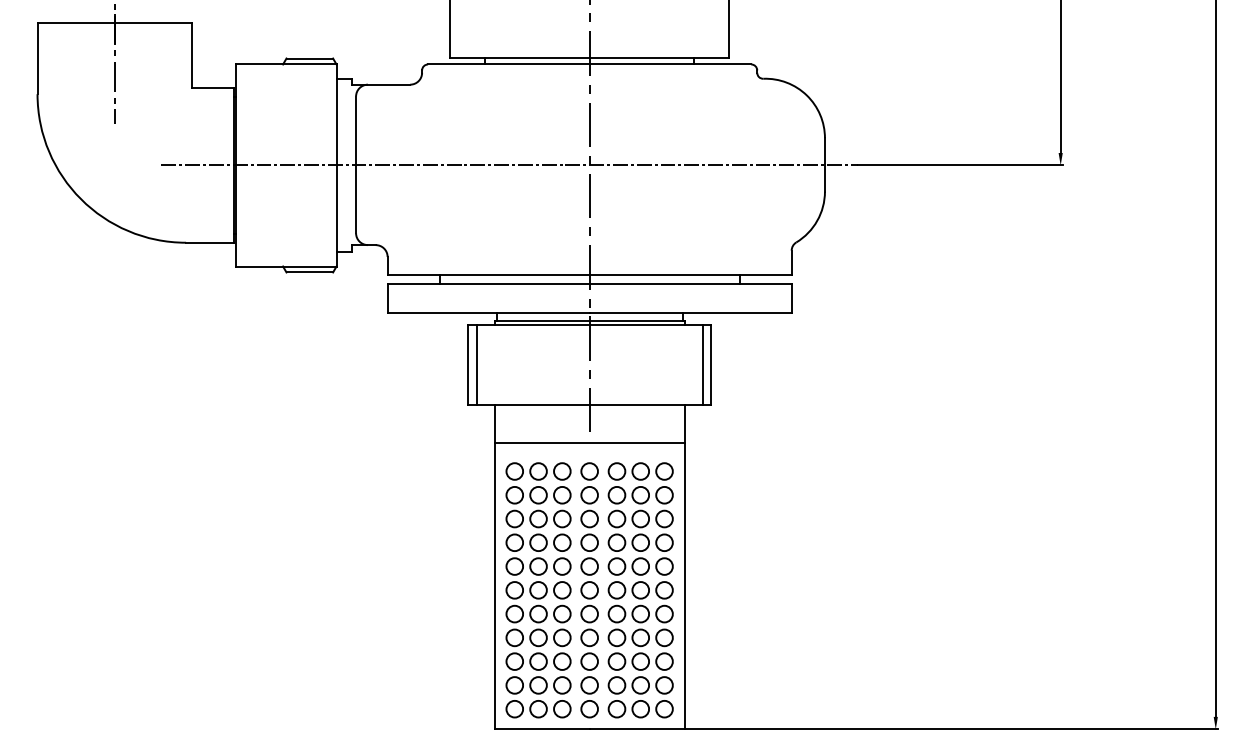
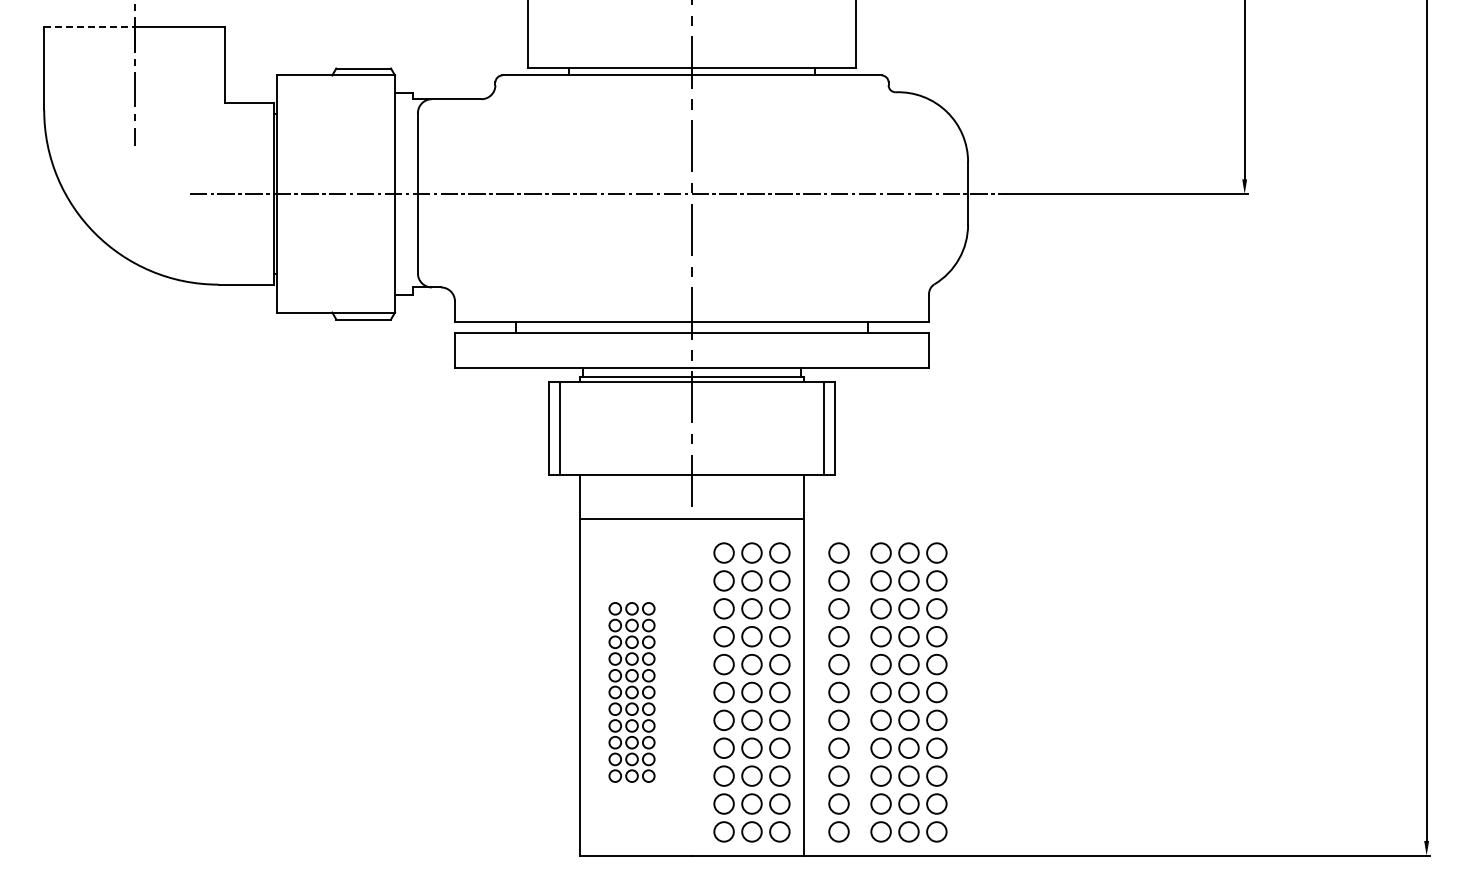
line: (76, 22) -> (90, 26), solid -> dashed
part: (538, 590) -> (631, 692), size x0.6
part: (589, 590) -> (838, 692), moved
part: (774, 590) -> (908, 692), added

